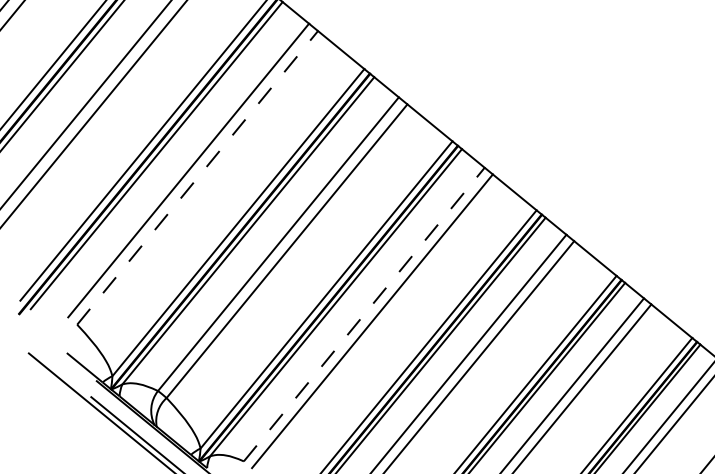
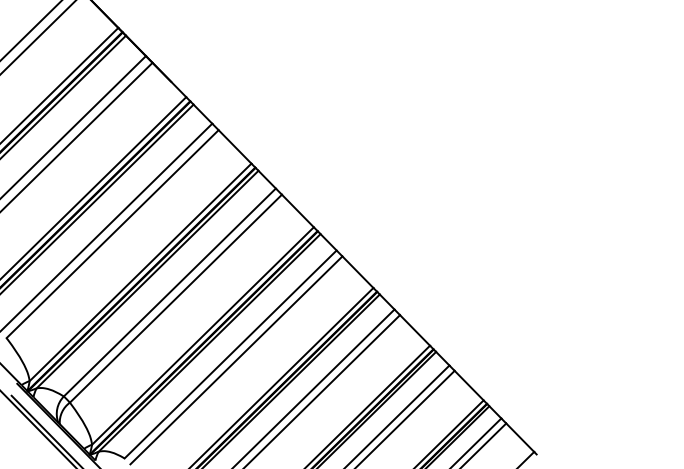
line: (198, 176) -> (113, 233), dashed -> solid
line: (365, 314) -> (231, 354), dashed -> solid

